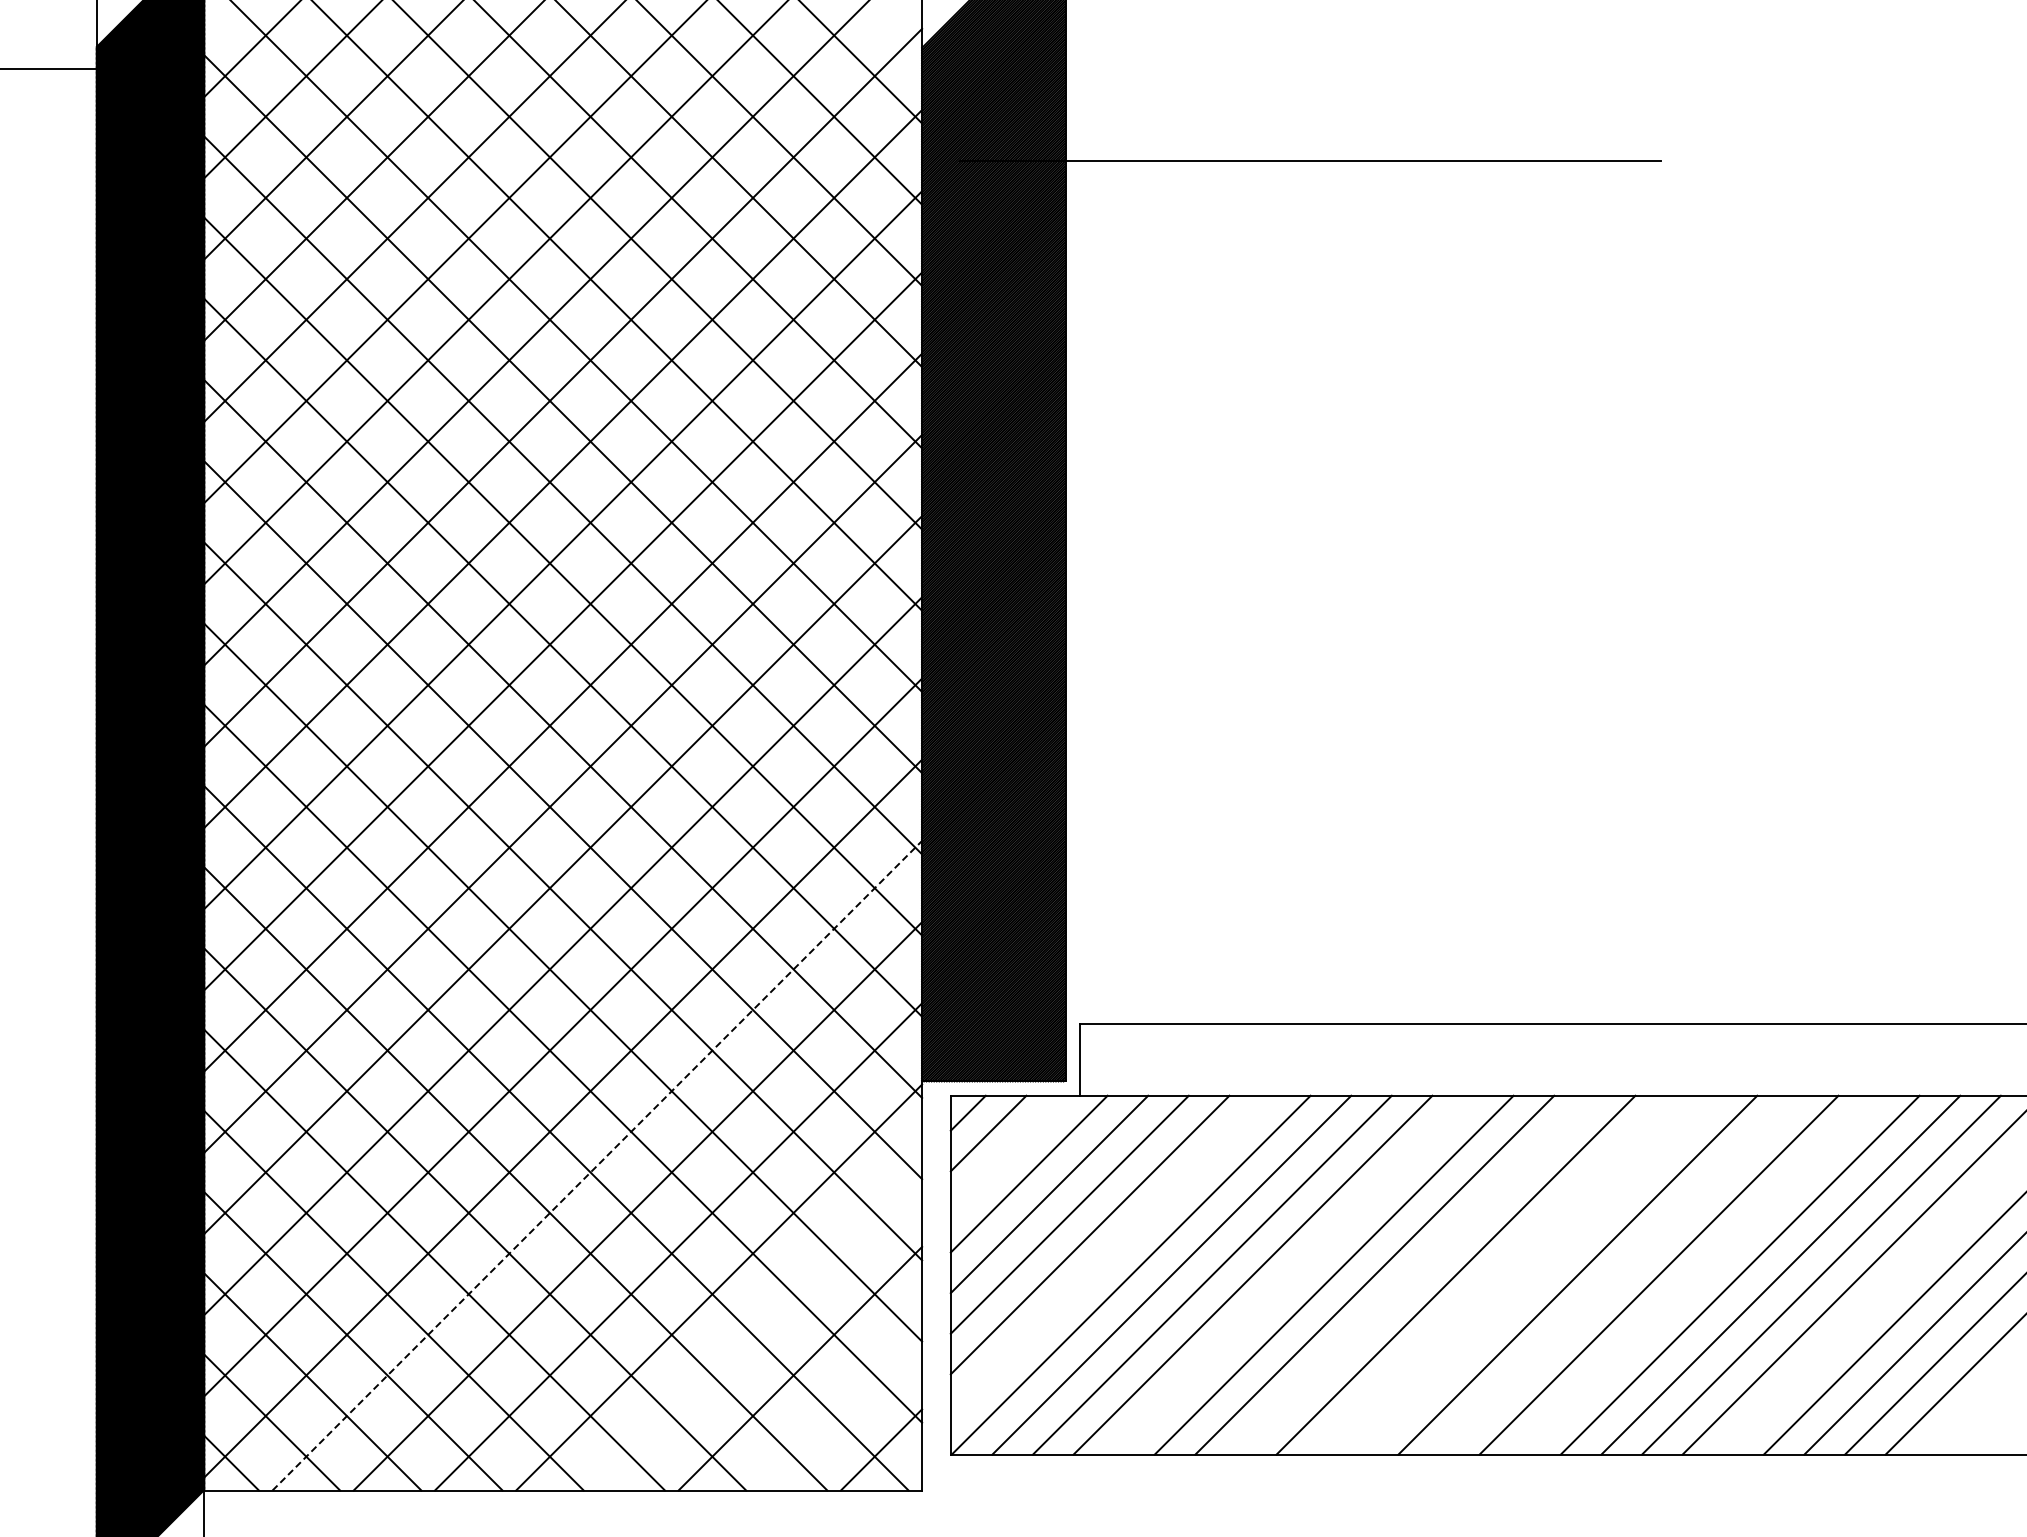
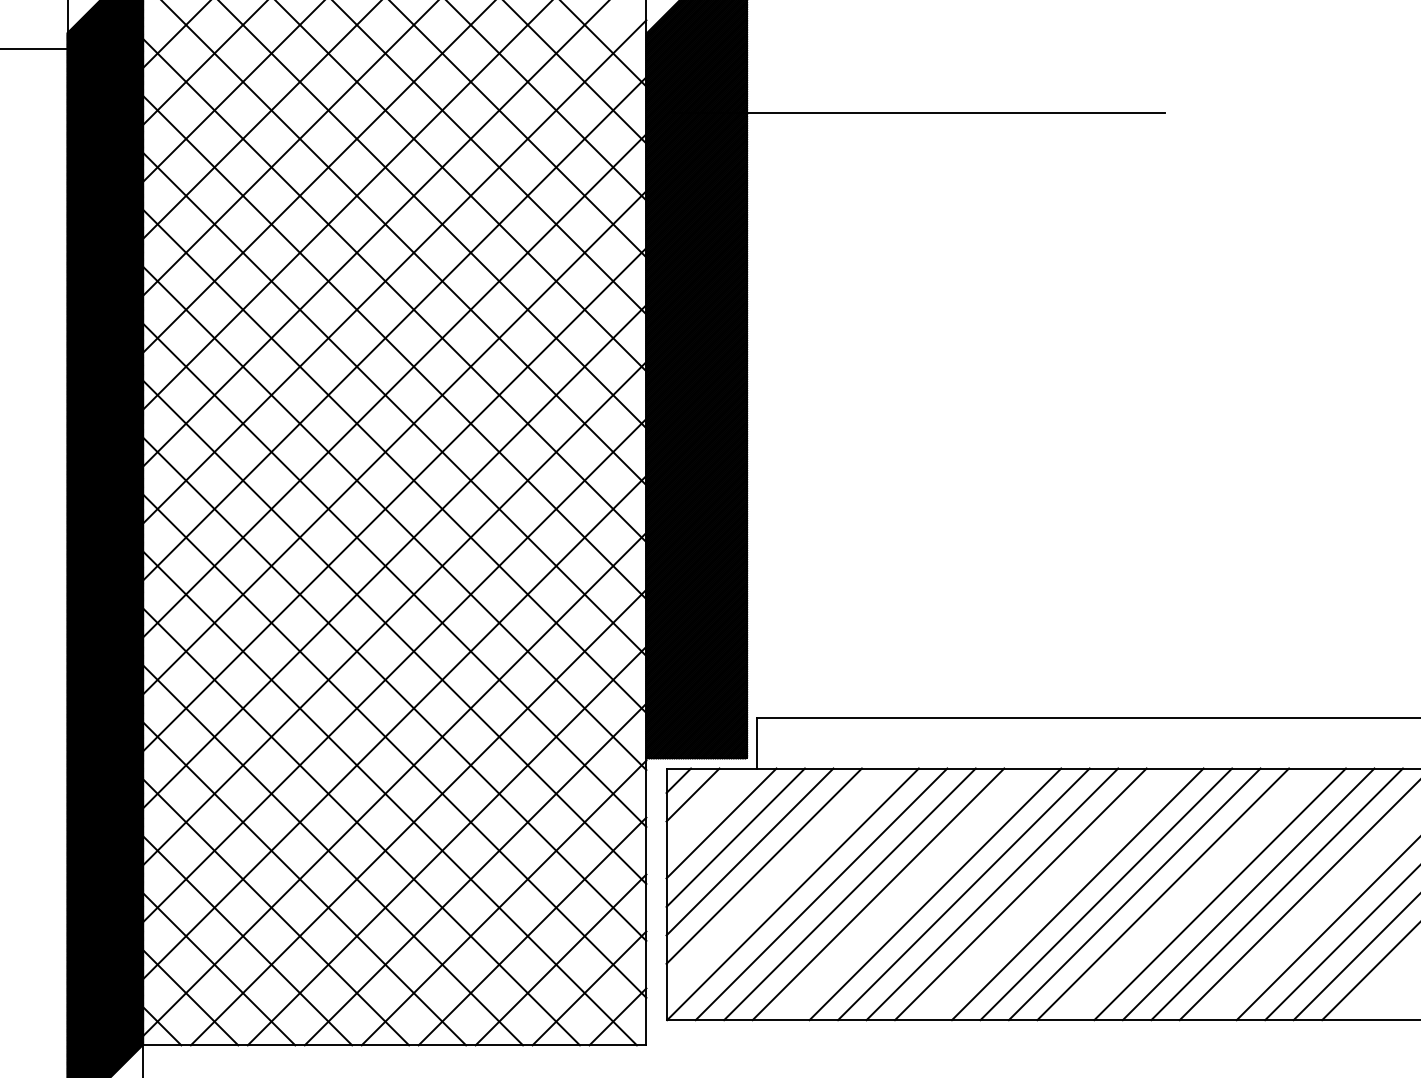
line: (597, 1165) -> (418, 817), dashed -> solid
line: (1415, 1274) -> (992, 893), added
line: (1536, 1274) -> (1077, 893), added
line: (1617, 1274) -> (1134, 893), added
line: (759, 1327) -> (532, 931), added
line: (840, 1409) -> (589, 988), added

